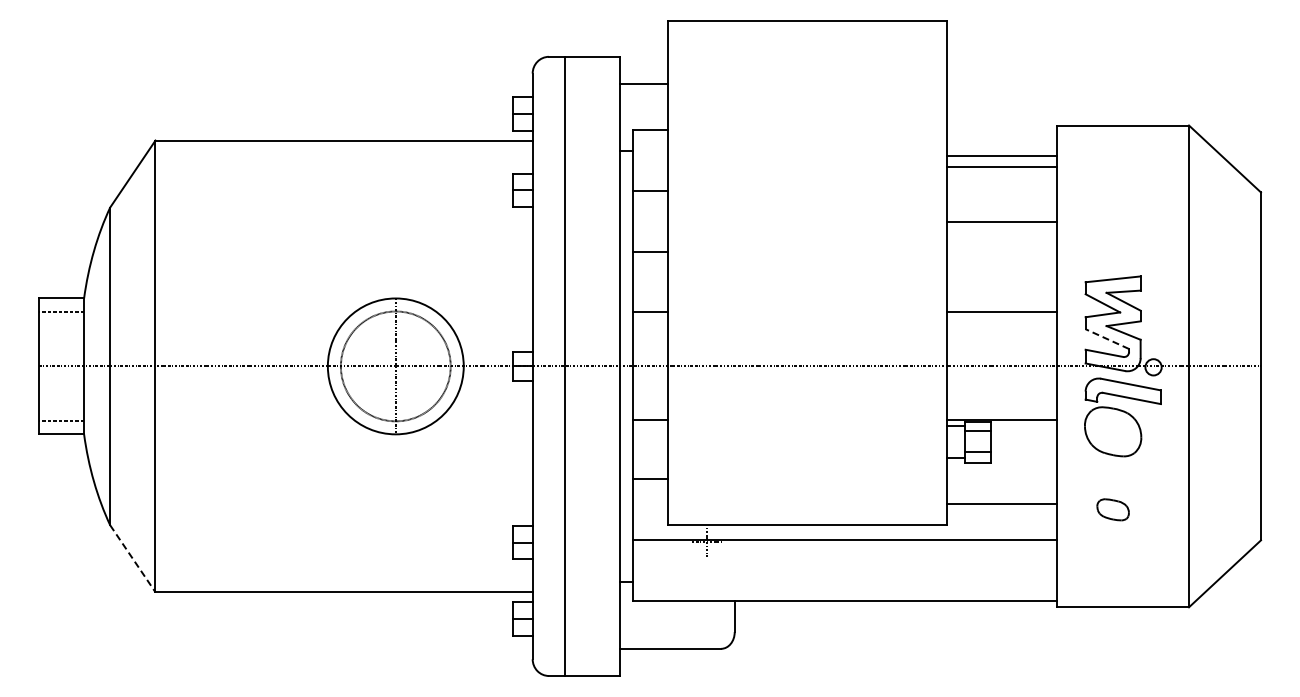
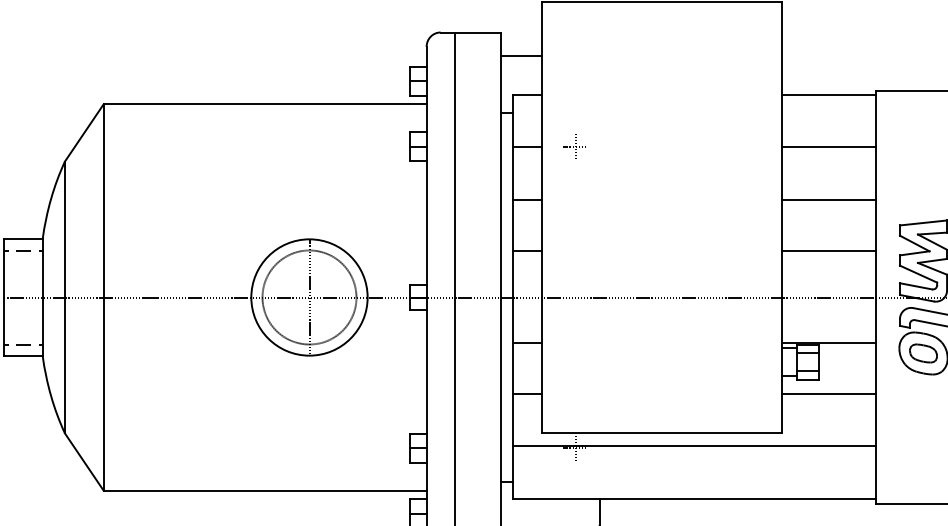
line: (1002, 156) -> (828, 95), moved
line: (1002, 167) -> (828, 147), moved
part: (706, 190) -> (575, 146), added
line: (1002, 222) -> (828, 199), moved
line: (1107, 339) -> (918, 274), dashed -> solid
line: (1002, 504) -> (828, 394), moved
part: (1112, 509) -> (922, 353), moved
line: (133, 559) -> (84, 462), dashed -> solid

